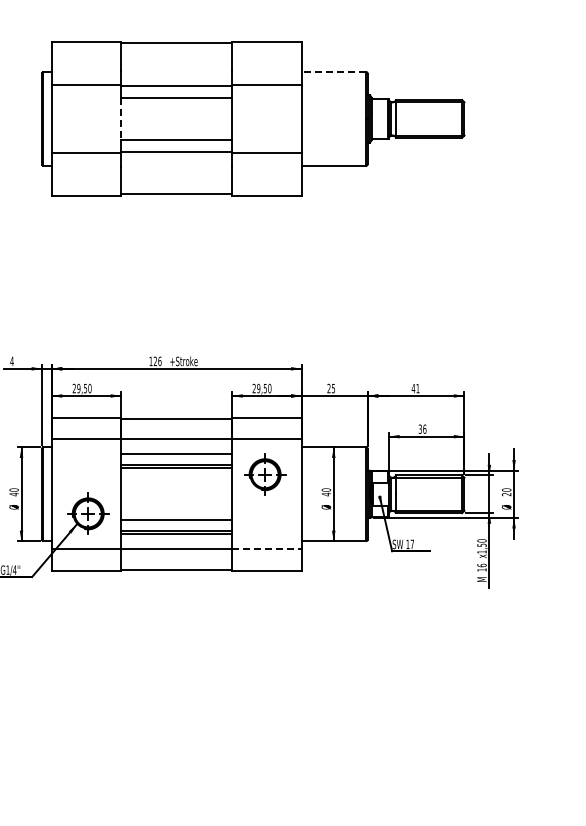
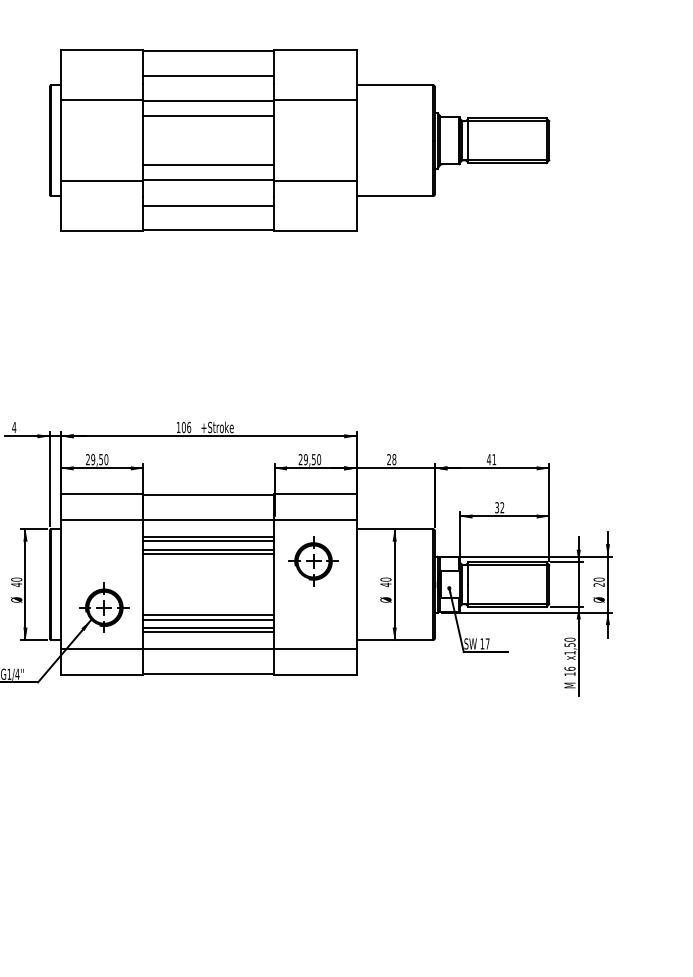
line: (176, 64) -> (208, 76), added
line: (333, 72) -> (394, 85), dashed -> solid
line: (121, 118) -> (143, 140), dashed -> solid
line: (176, 173) -> (208, 205), added
text: (155, 361) -> (183, 427), 126 -> 106
text: (333, 388) -> (394, 459), 25 -> 28
text: (424, 428) -> (502, 506), 36 -> 32
line: (176, 457) -> (208, 541), added
line: (176, 523) -> (208, 619), added
line: (266, 549) -> (315, 649), dashed -> solid

